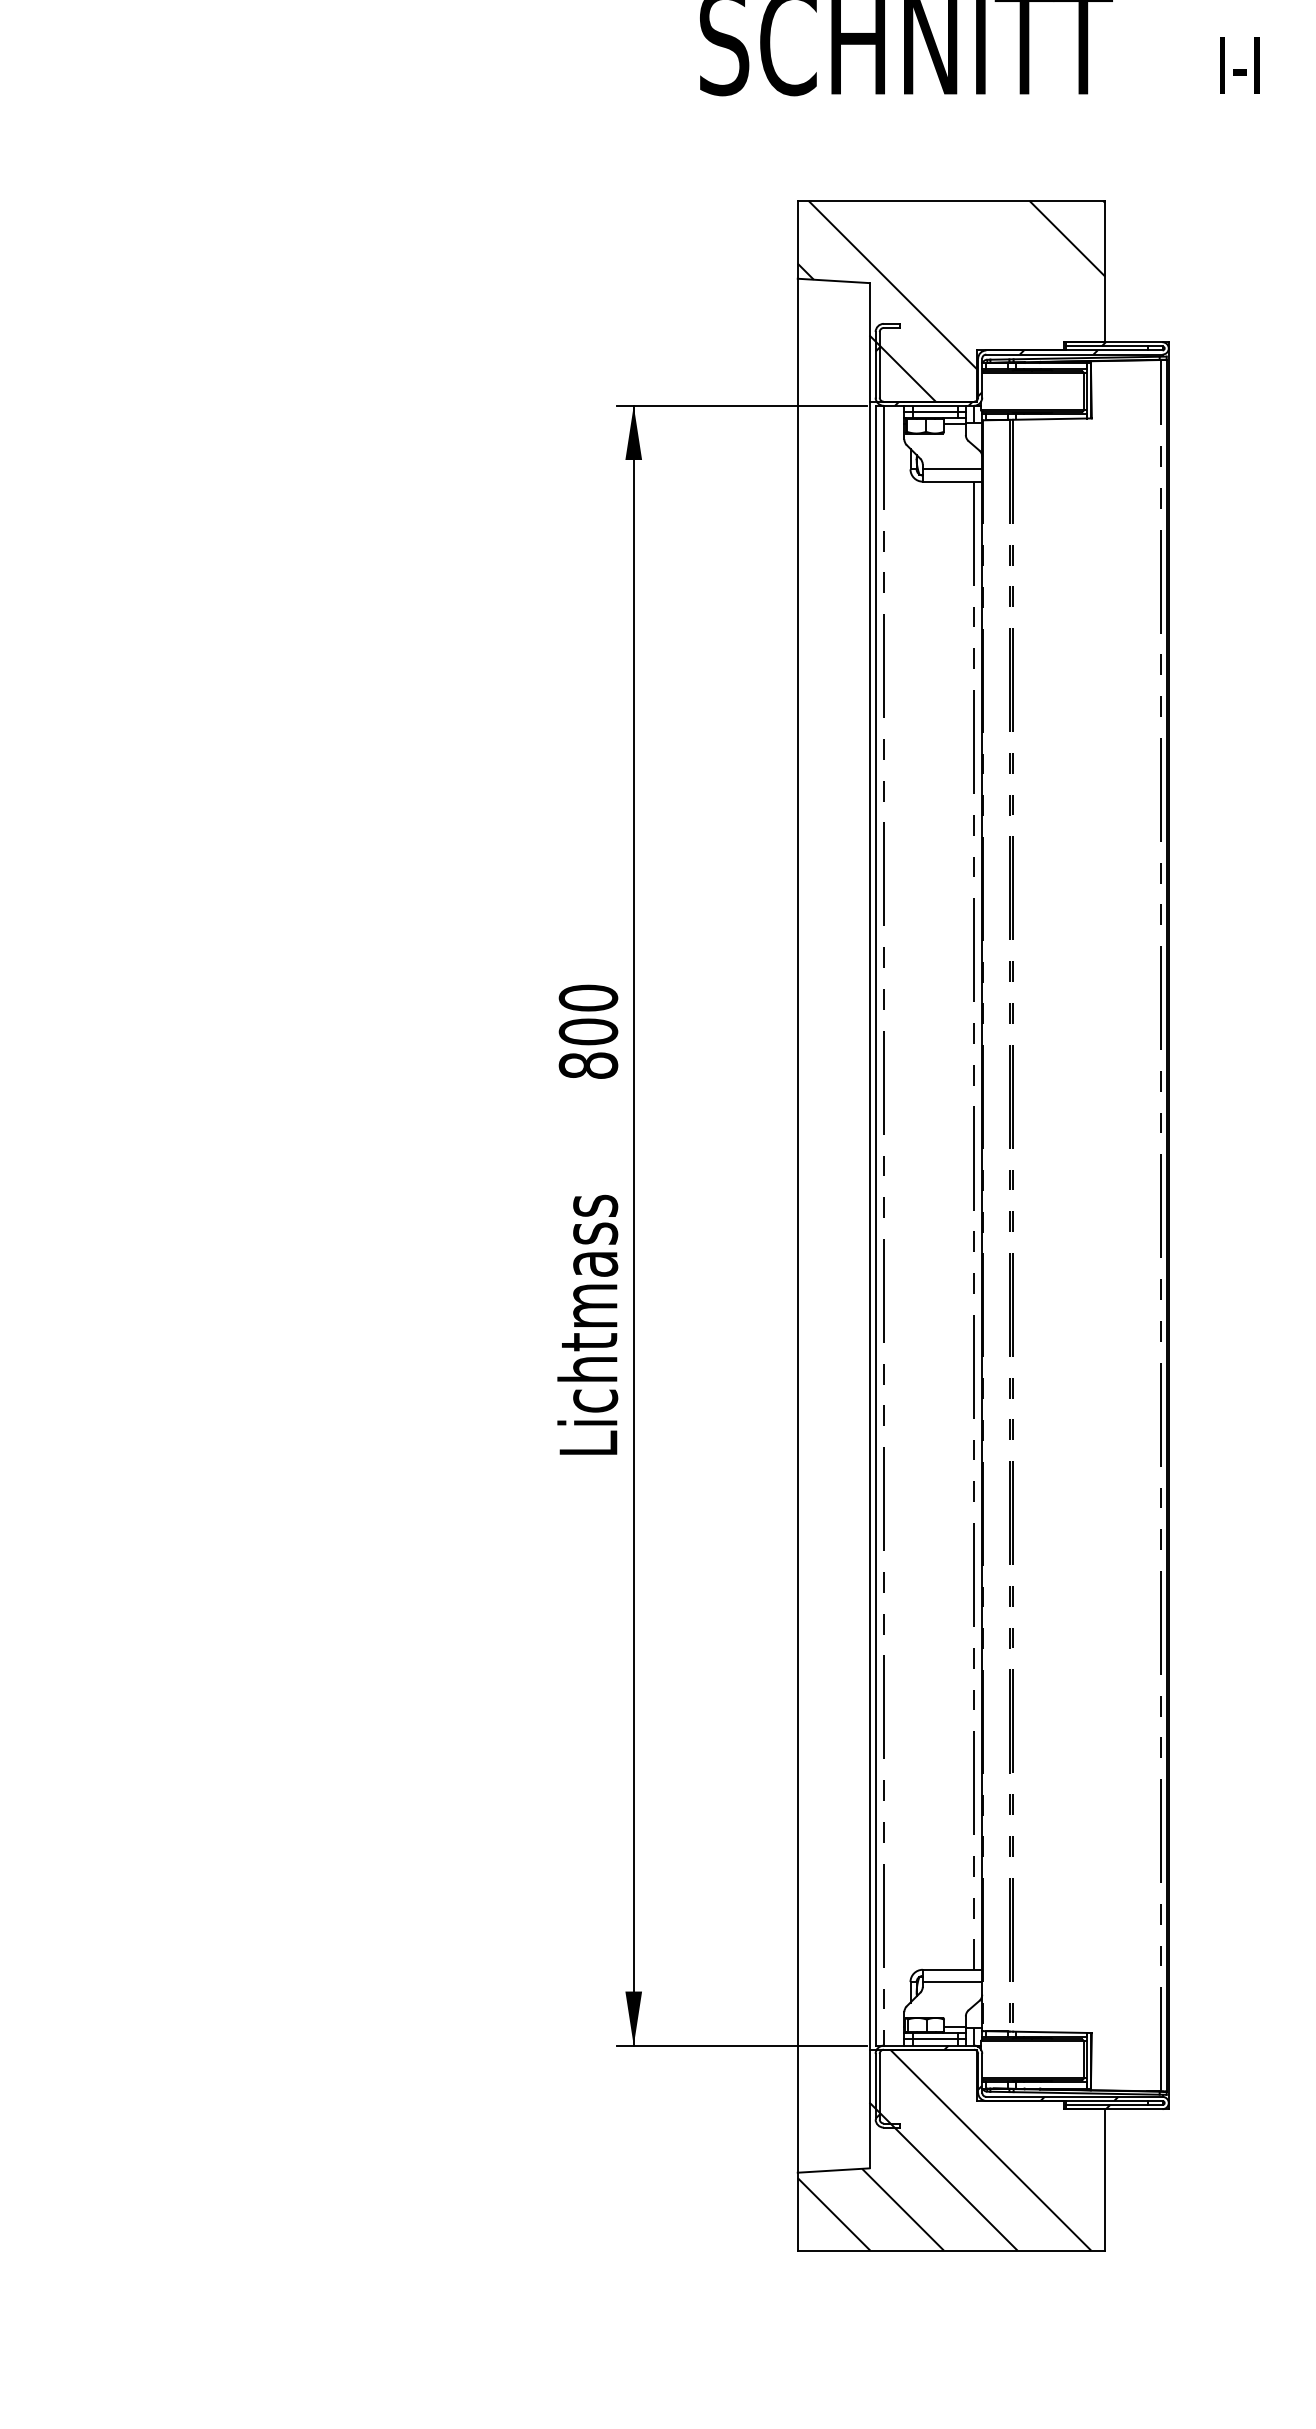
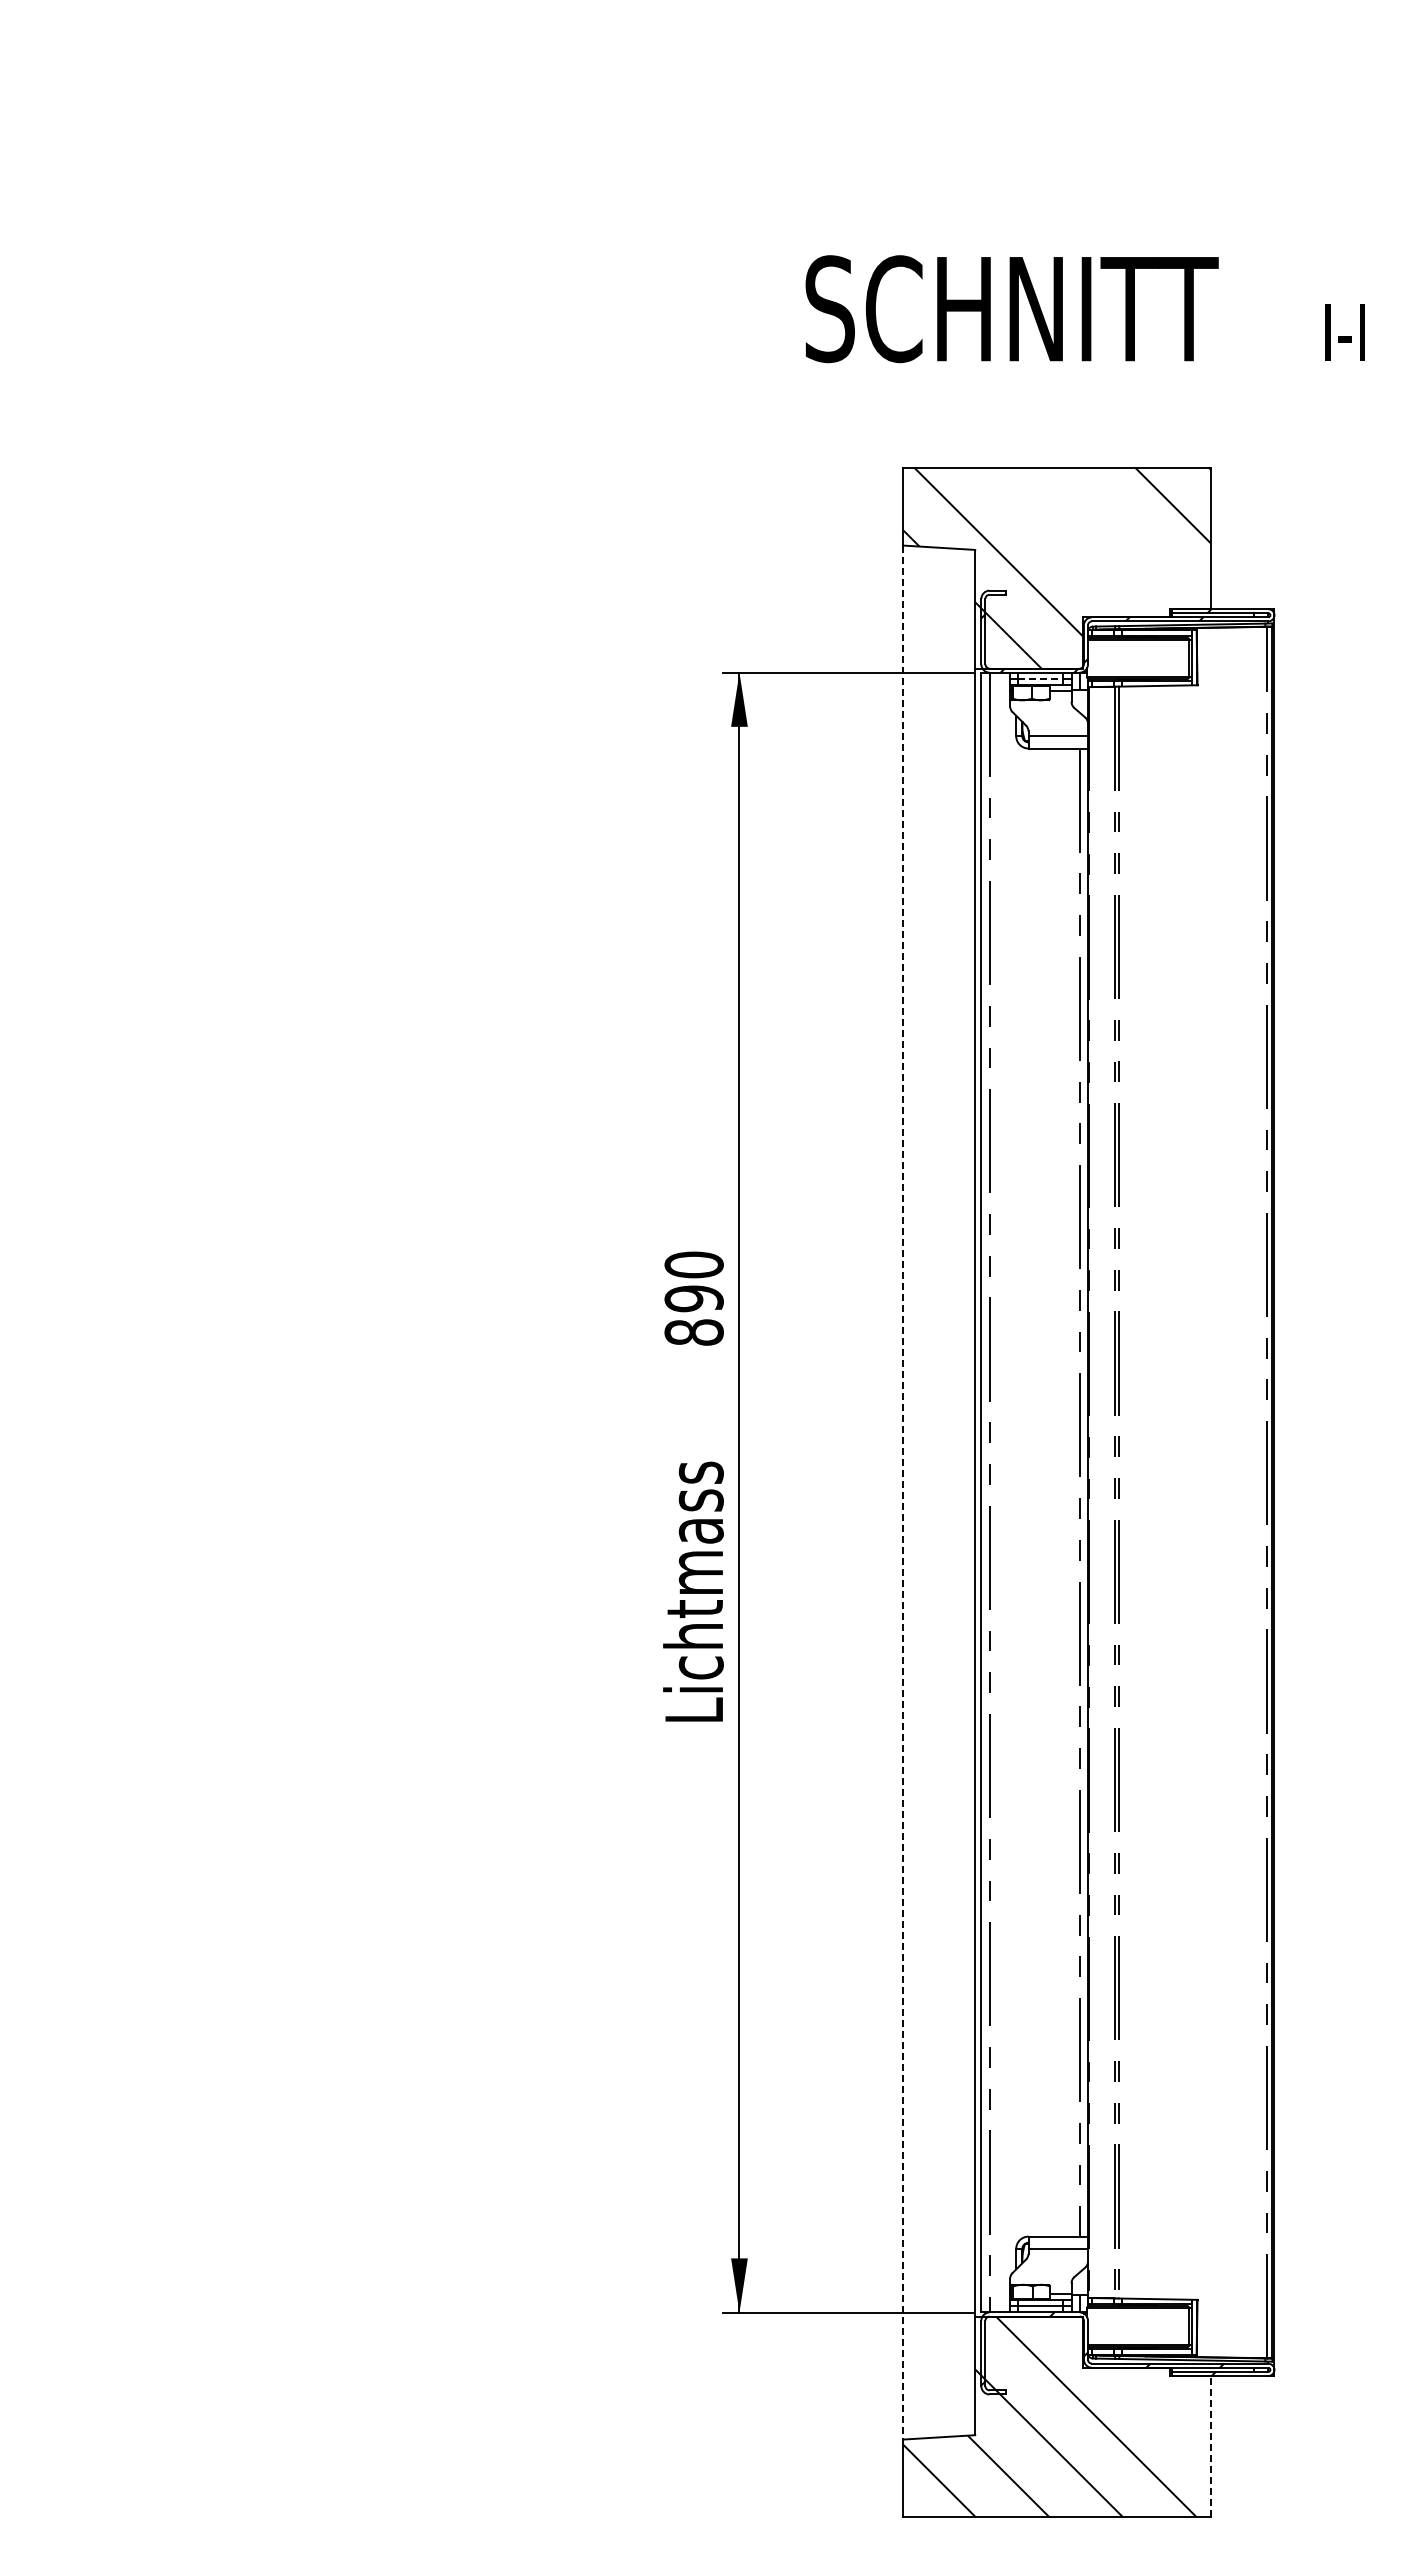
line: (934, 411) -> (1040, 678), solid -> dashed
text: (587, 1031) -> (693, 1298), 800 -> 890
line: (797, 1225) -> (903, 1492), solid -> dashed
line: (1104, 2179) -> (1210, 2446), solid -> dashed

